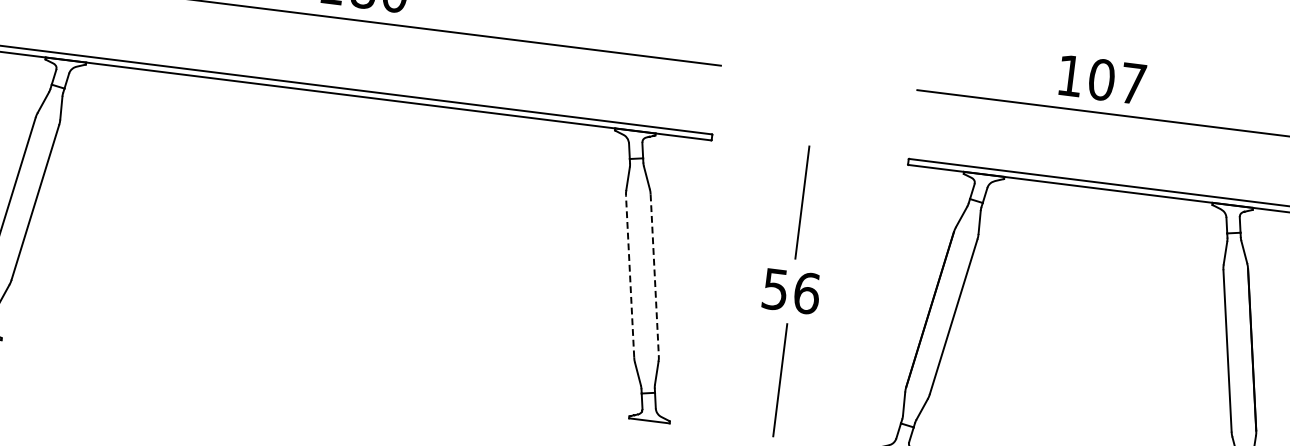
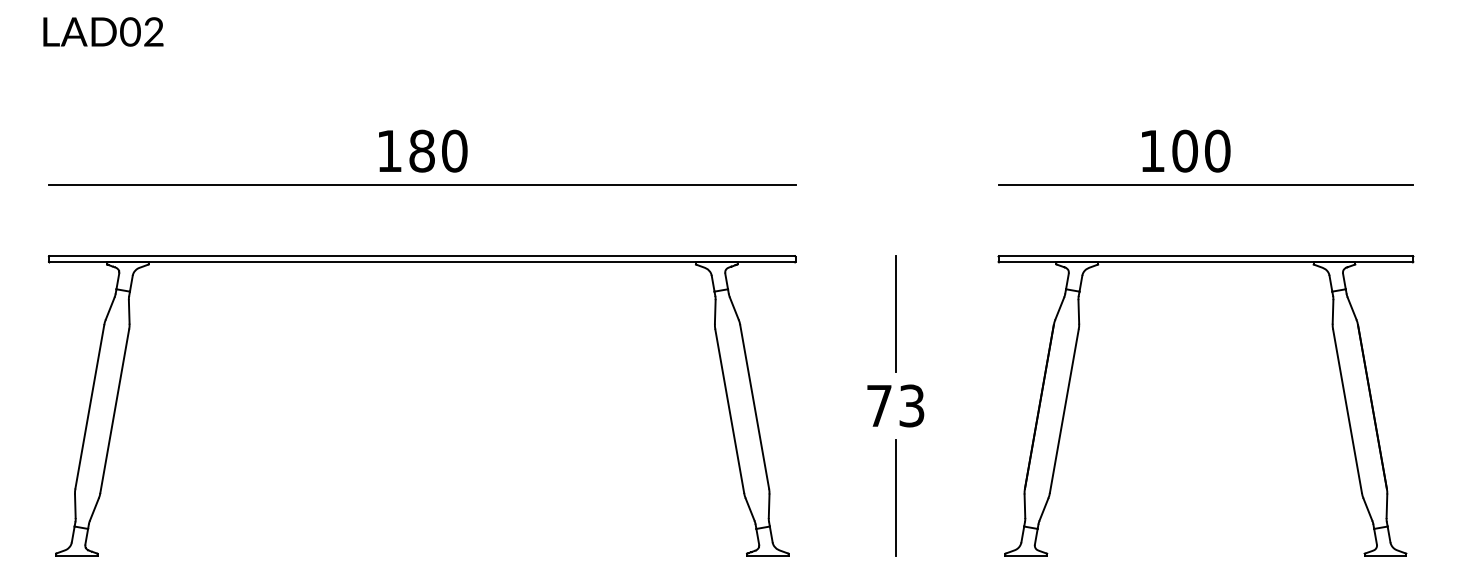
text: (1133, 83) -> (1217, 150), 107 -> 100
line: (654, 274) -> (754, 406), dashed -> solid
line: (629, 276) -> (729, 411), dashed -> solid
text: (792, 291) -> (896, 405), 56 -> 73

